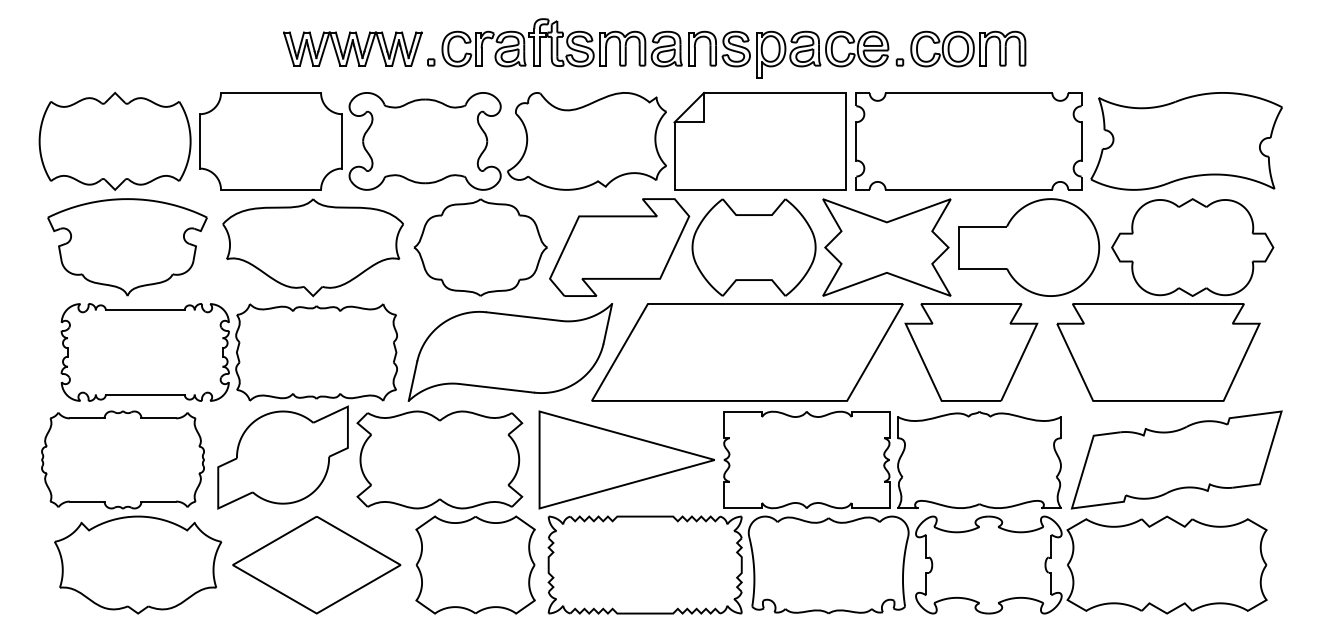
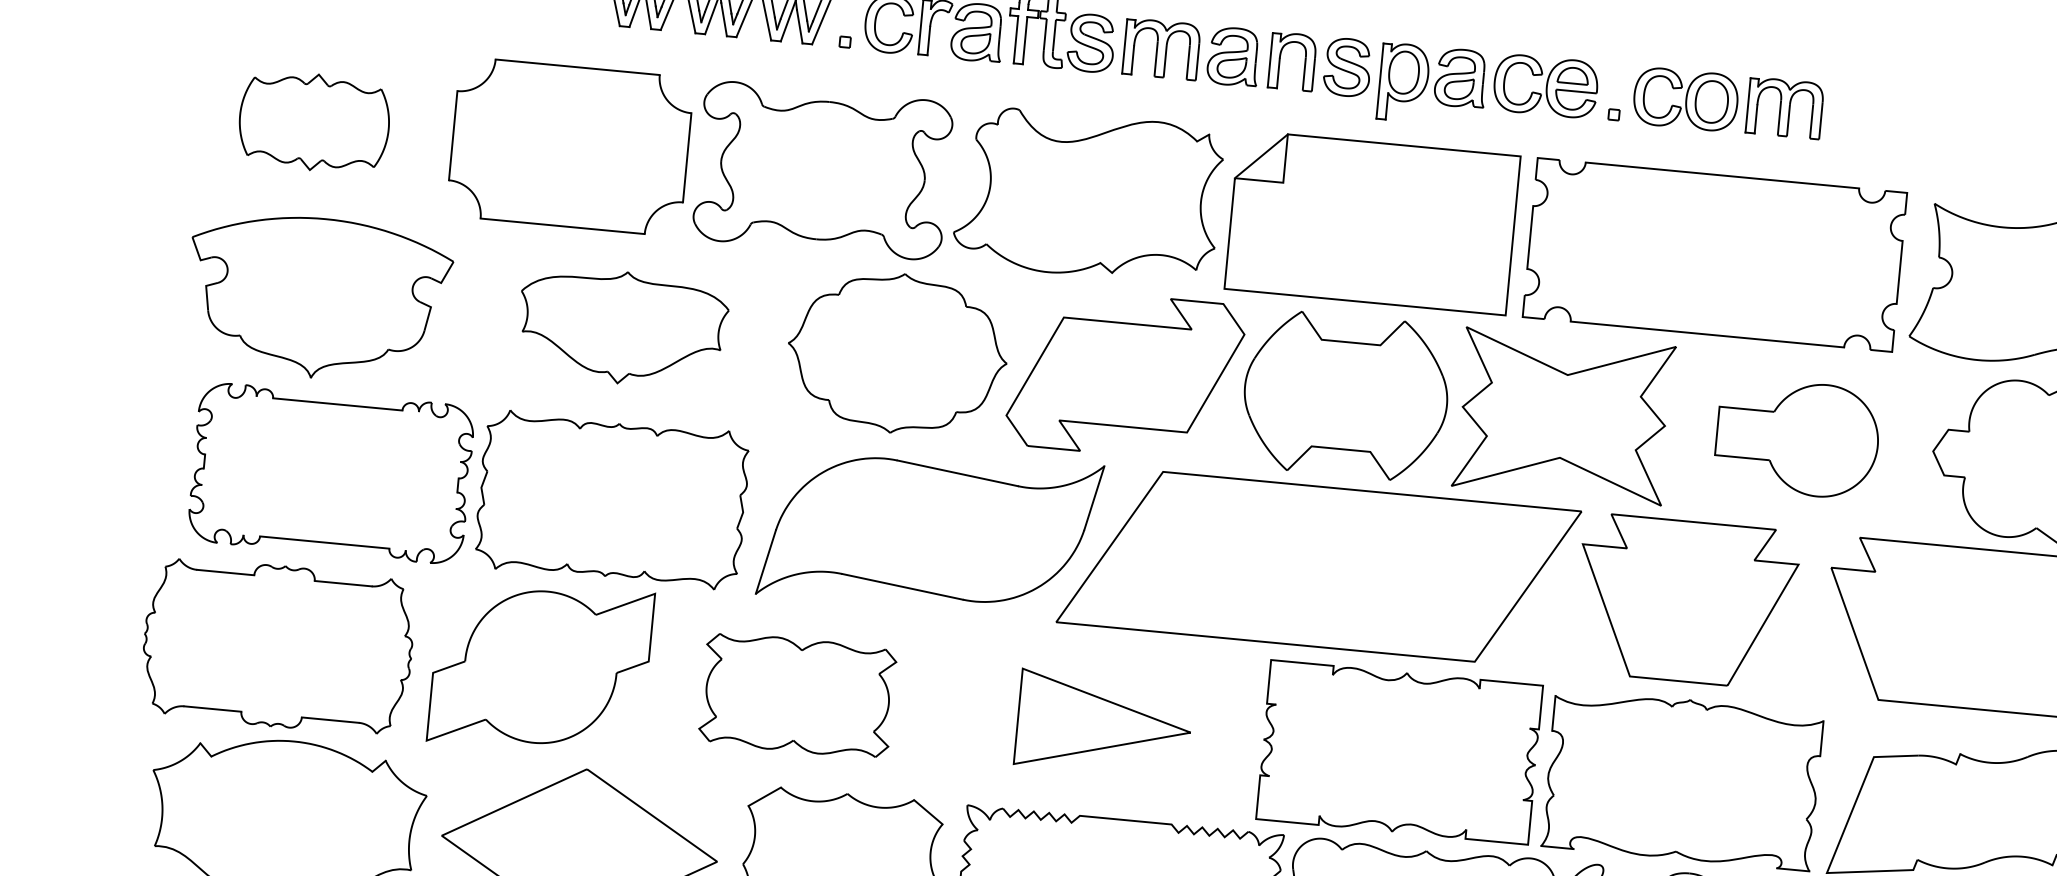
part: (114, 140) -> (313, 121), size x0.6
part: (312, 247) -> (621, 327), size x0.7
part: (1029, 247) -> (1797, 438), size x0.7
part: (439, 459) -> (797, 694), size x0.7
part: (626, 459) -> (1103, 723), size x0.6

